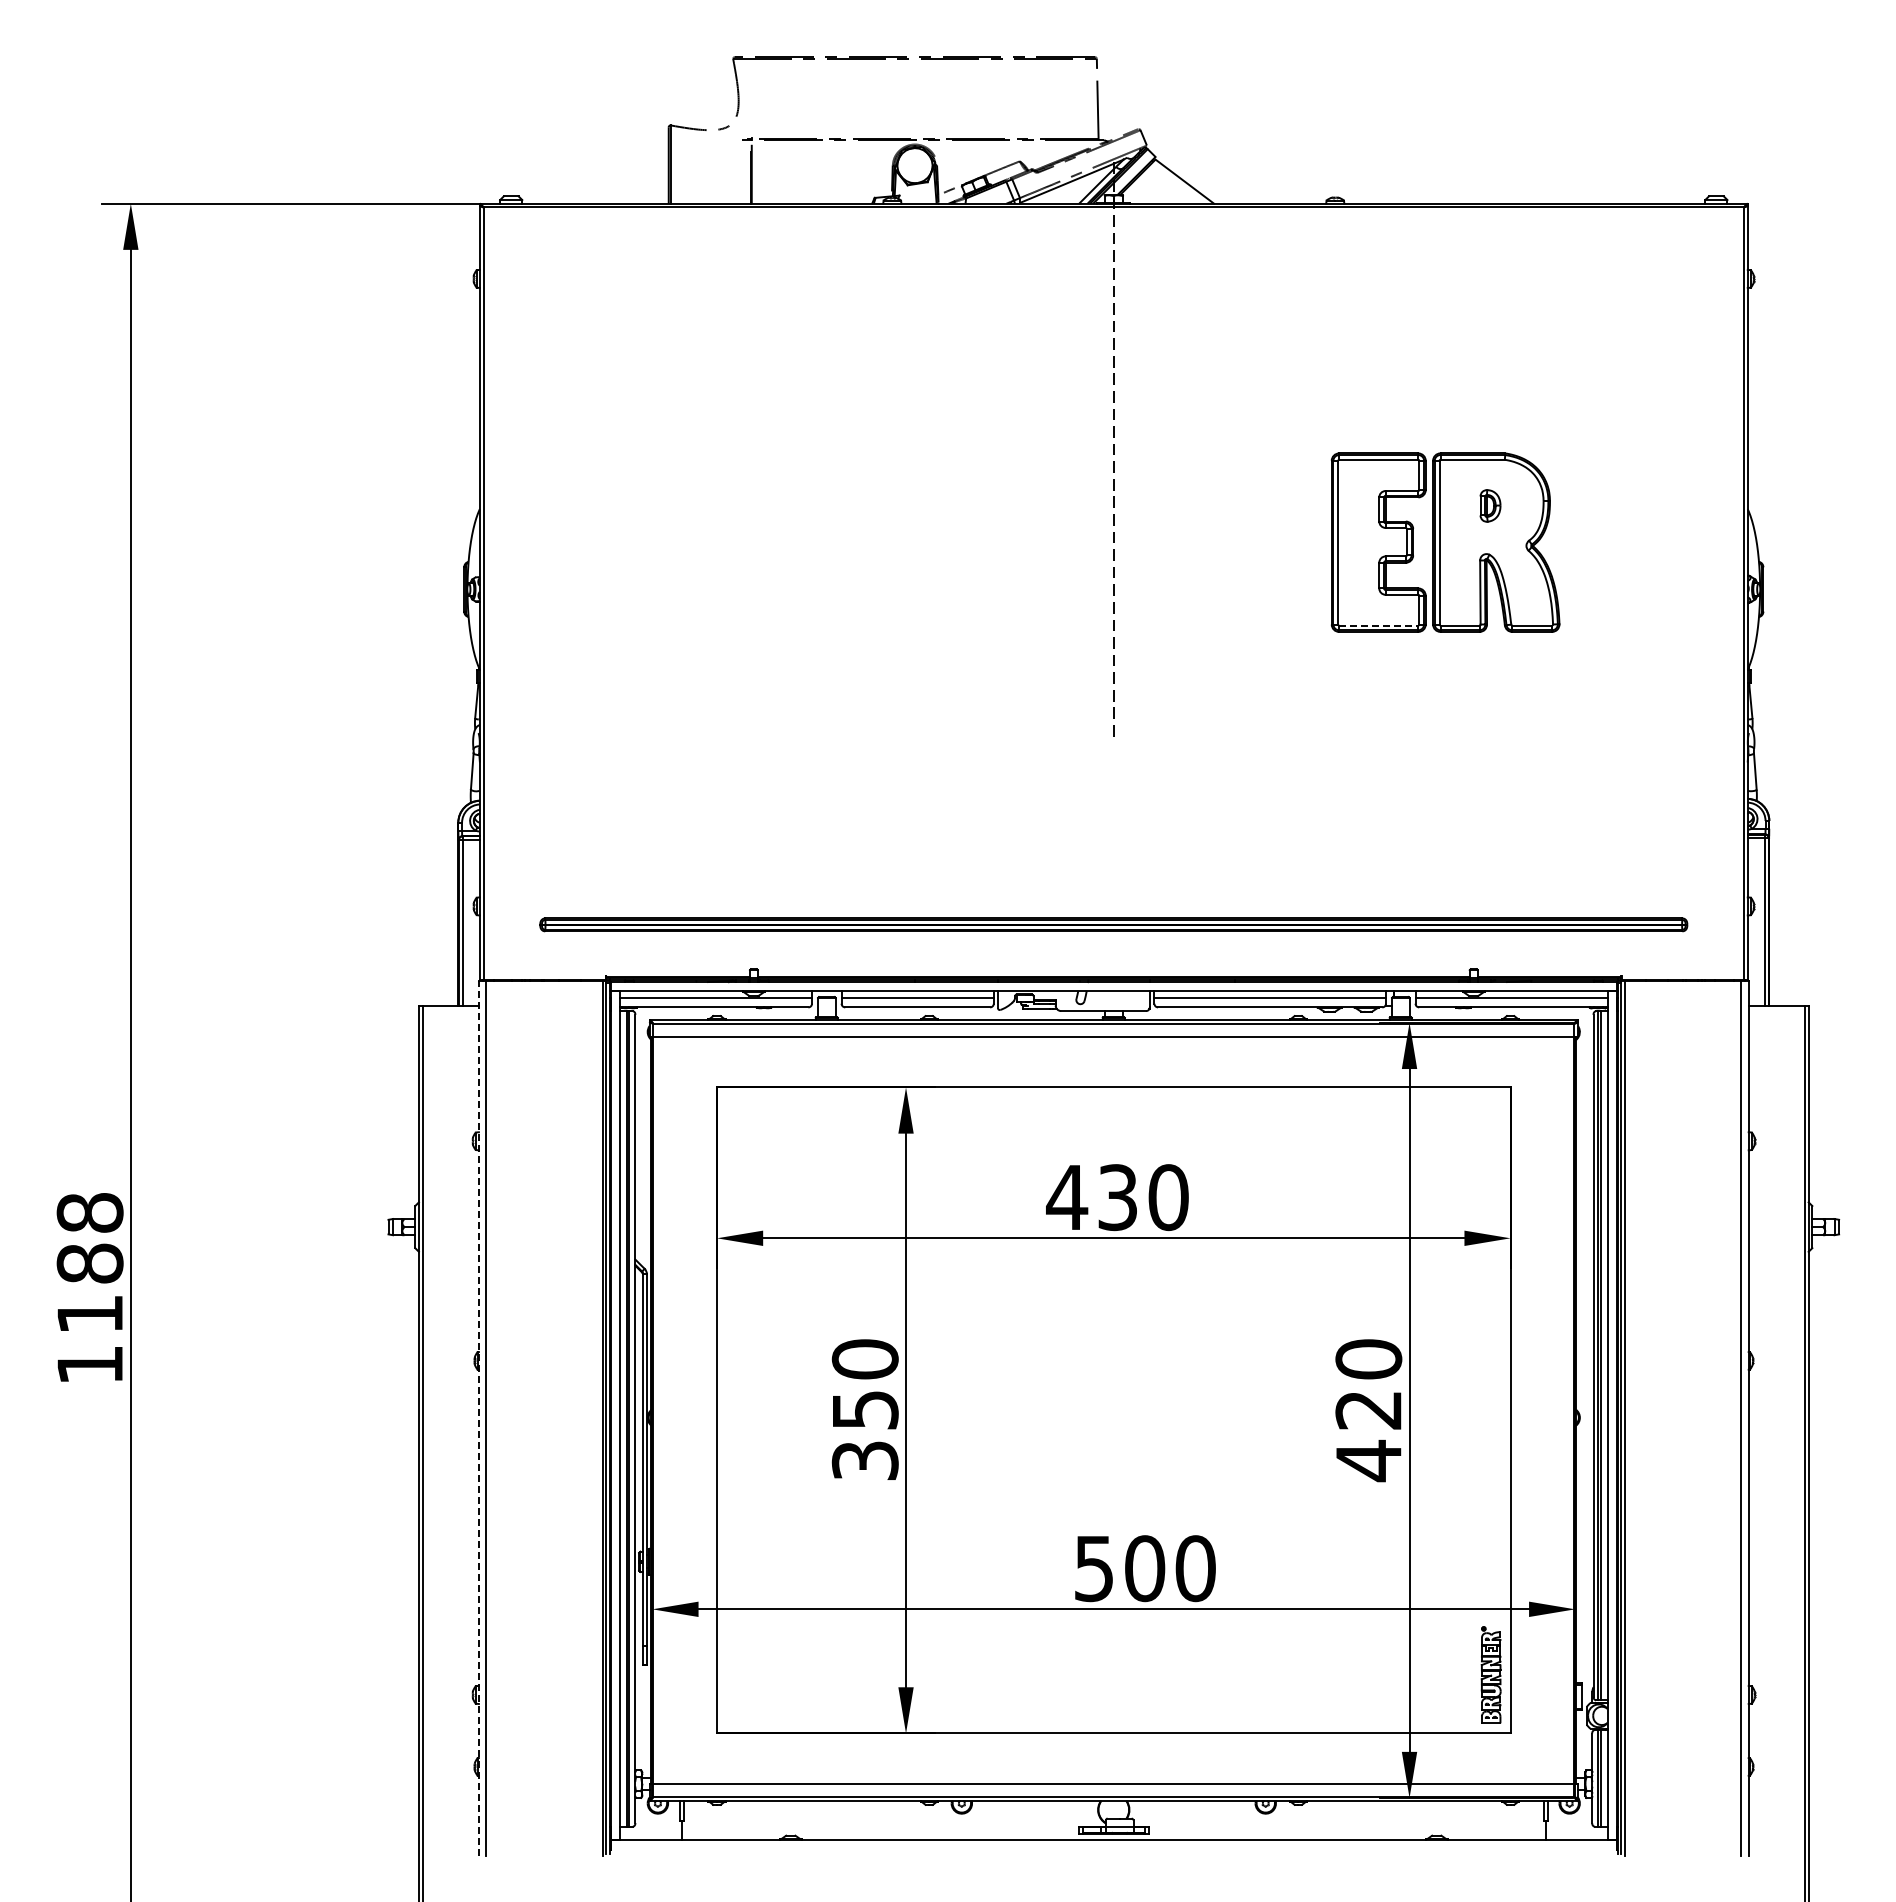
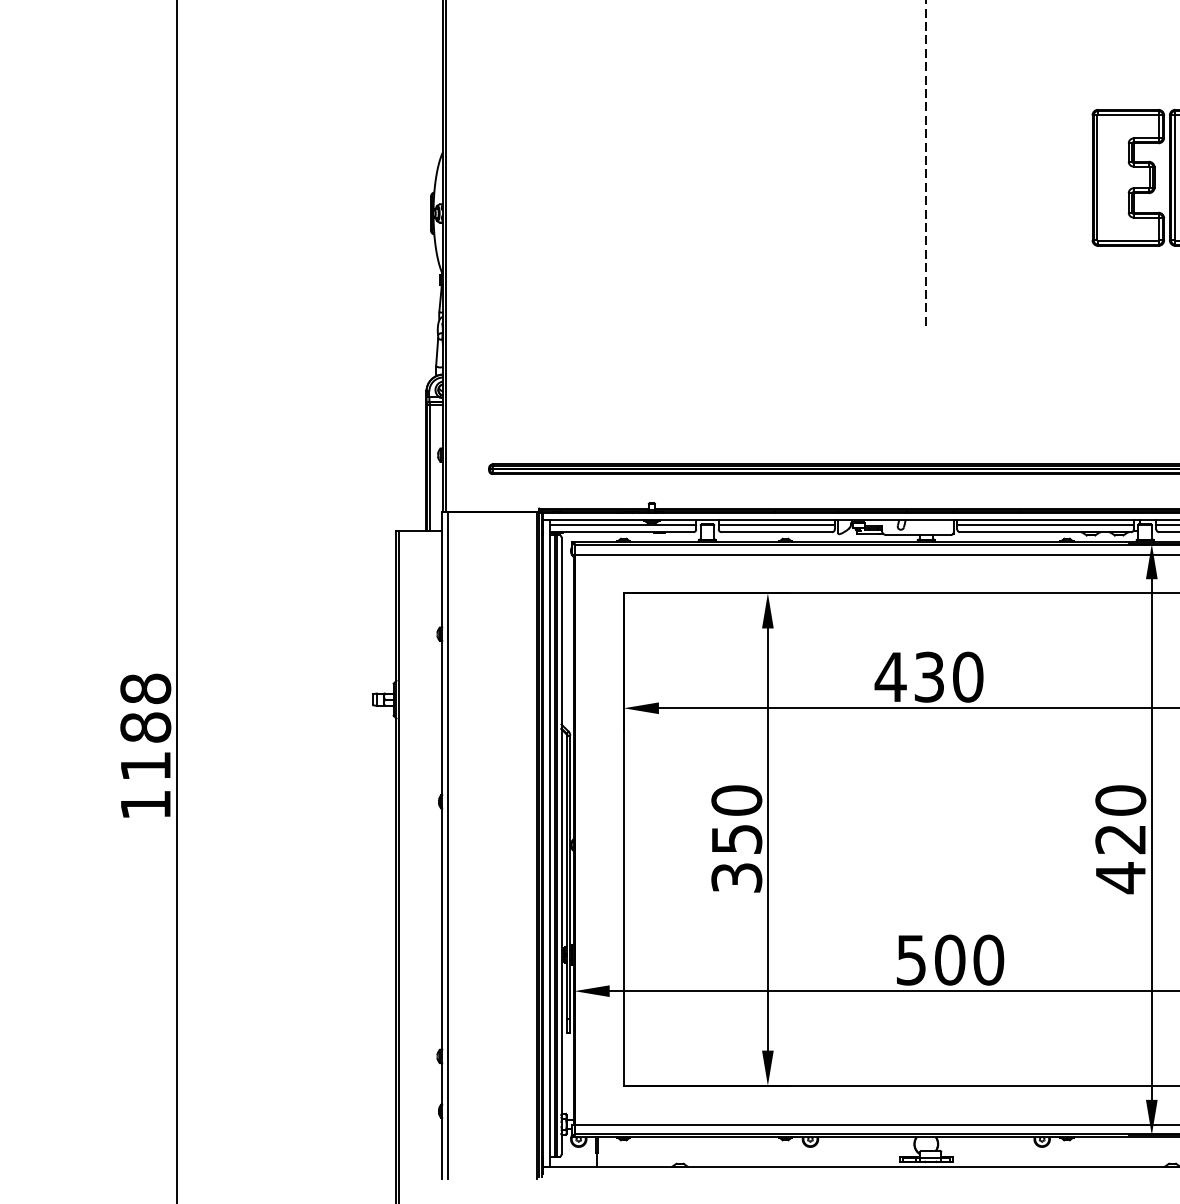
line: (1378, 625) -> (1128, 241), dashed -> solid
line: (478, 1417) -> (441, 844), dashed -> solid

